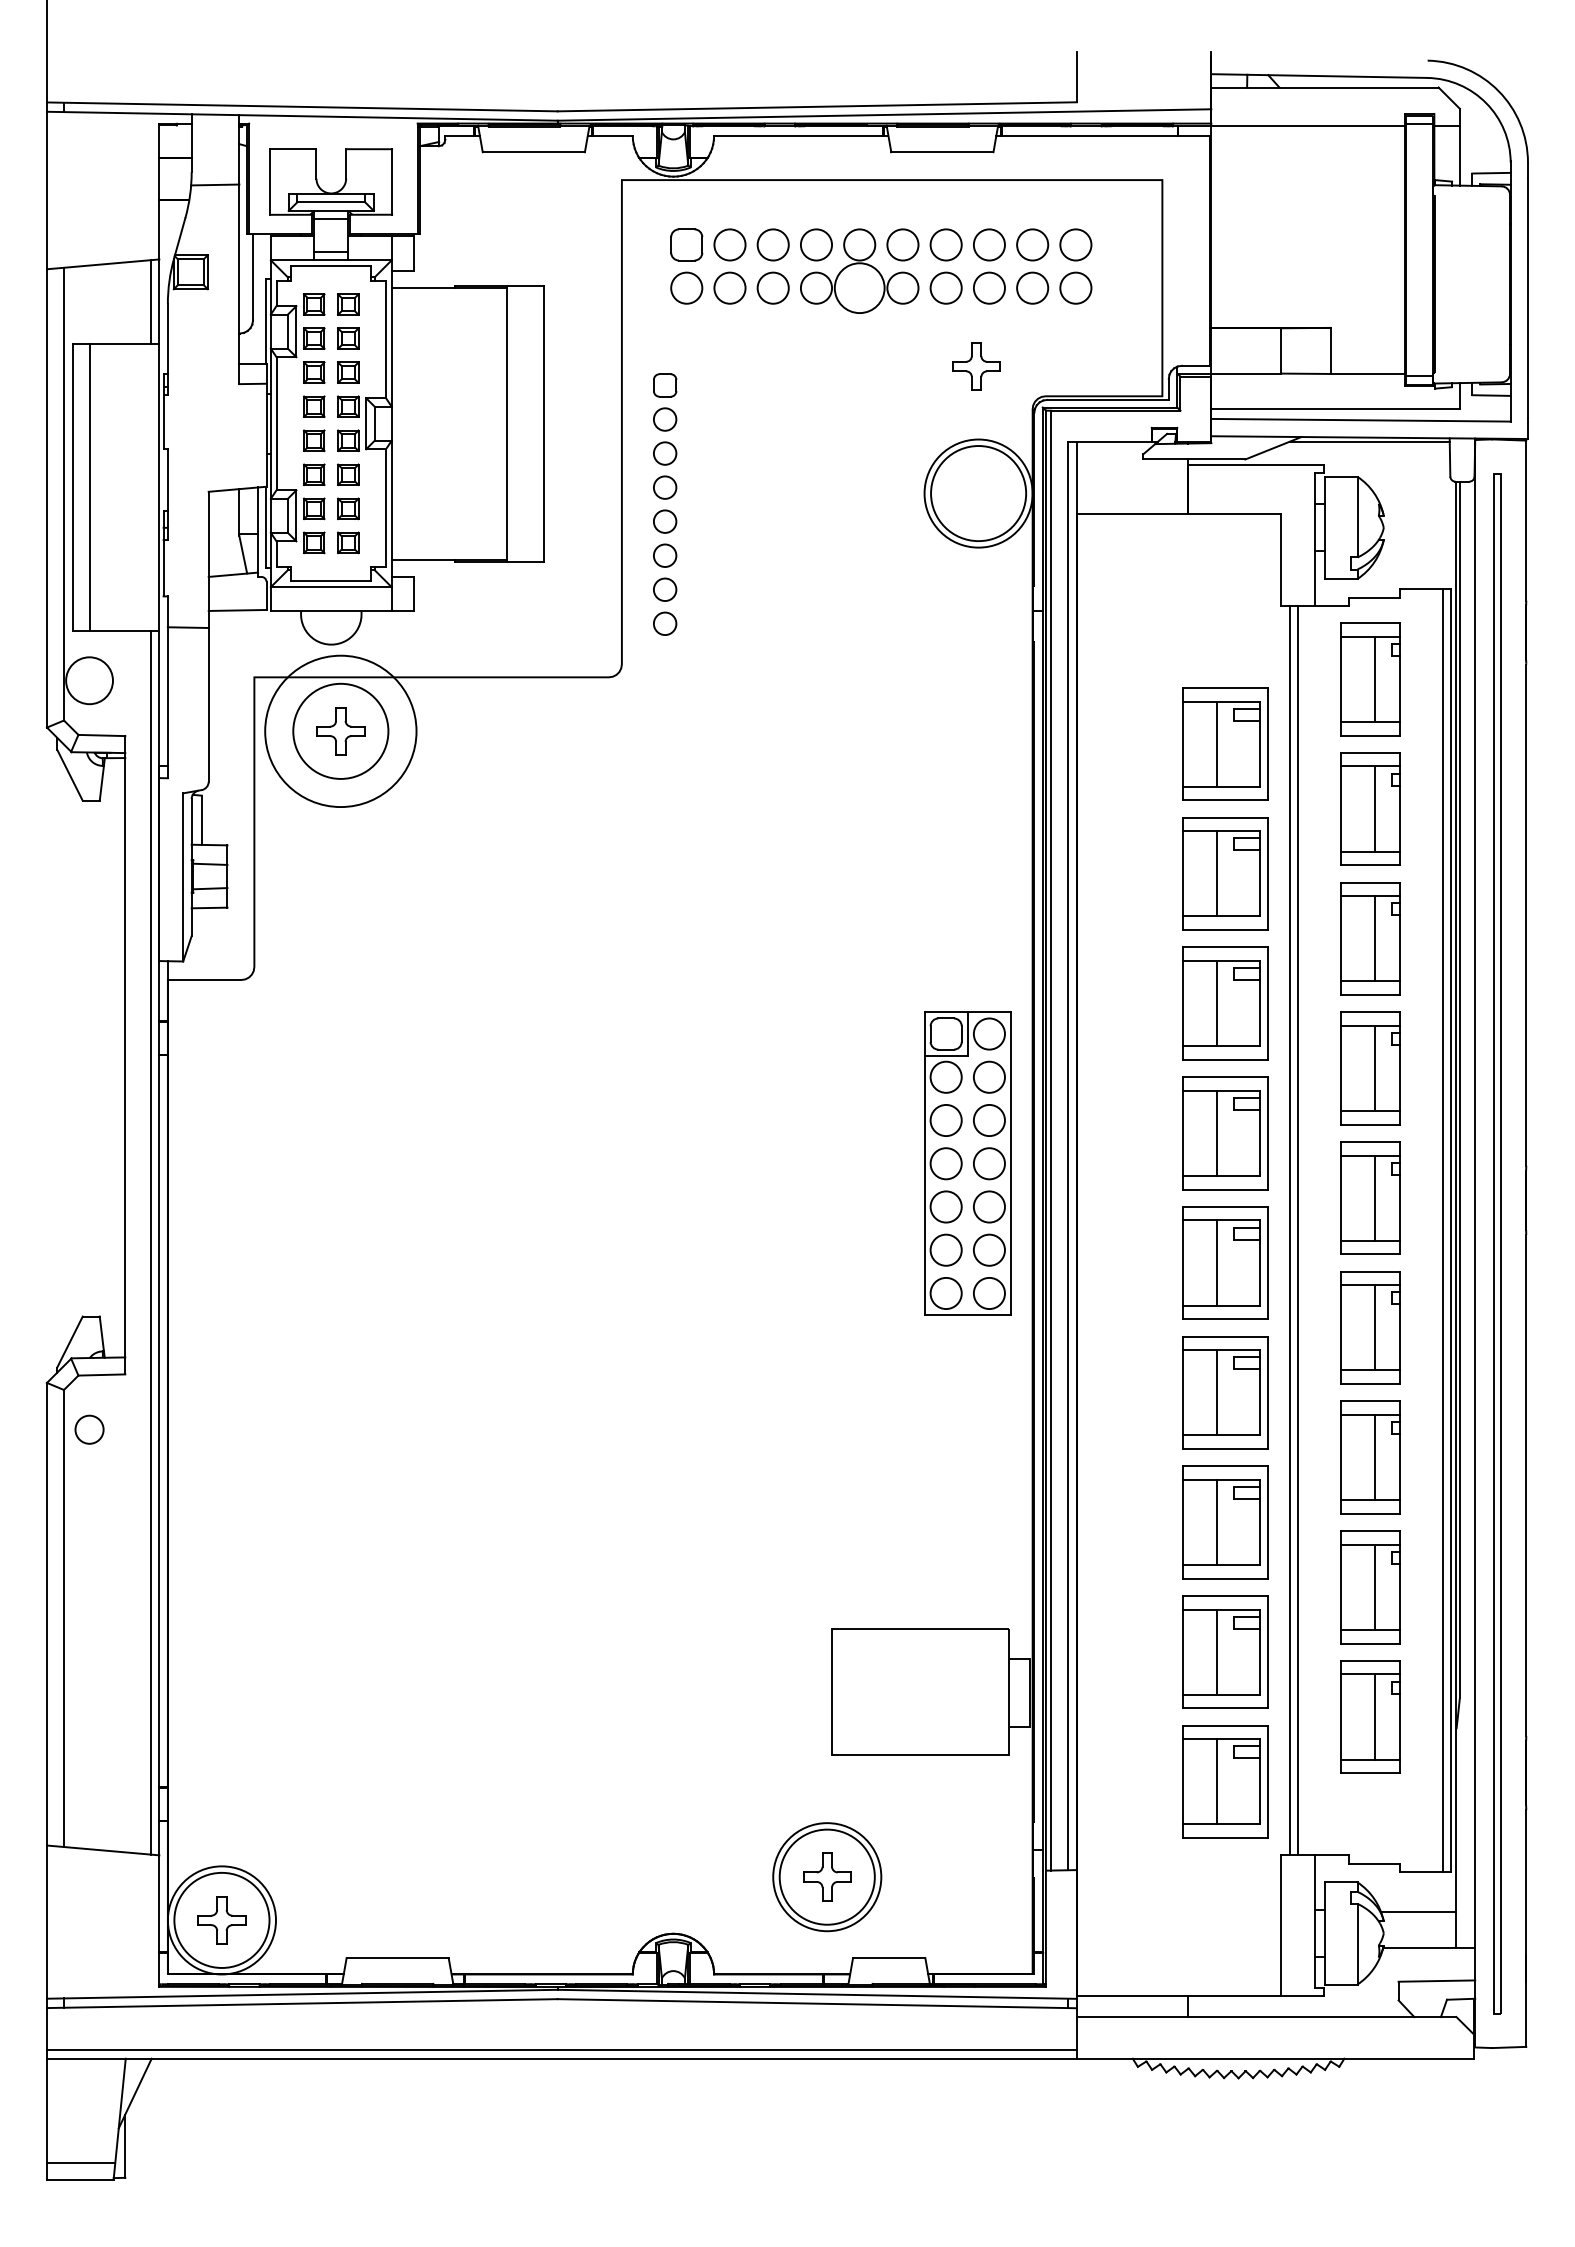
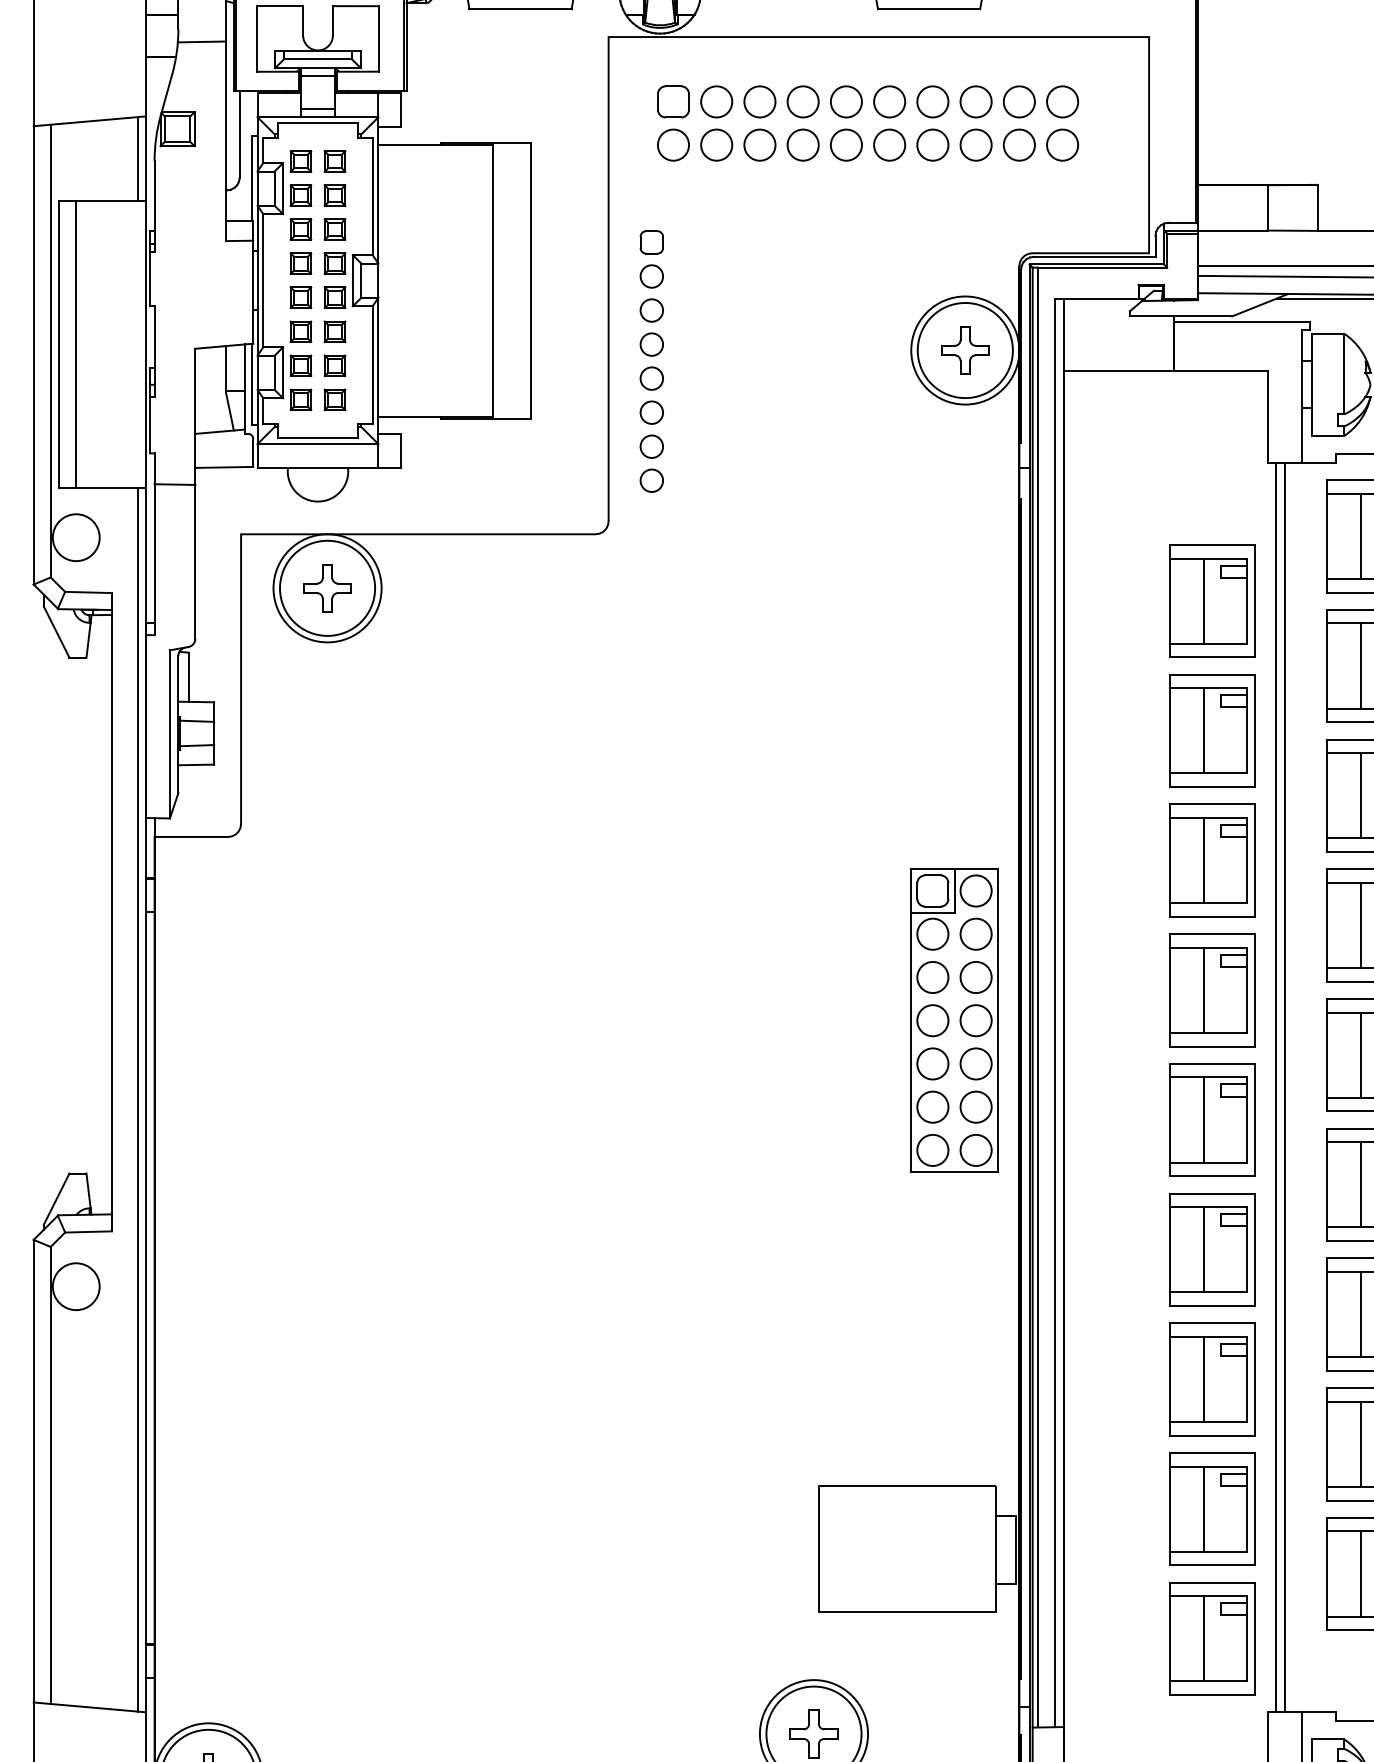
circle: (859, 287) -> (846, 144), size x0.62
part: (976, 366) -> (965, 350), moved
circle: (340, 731) -> (327, 588), size x0.71
circle: (89, 1429) -> (76, 1286), size x1.67

